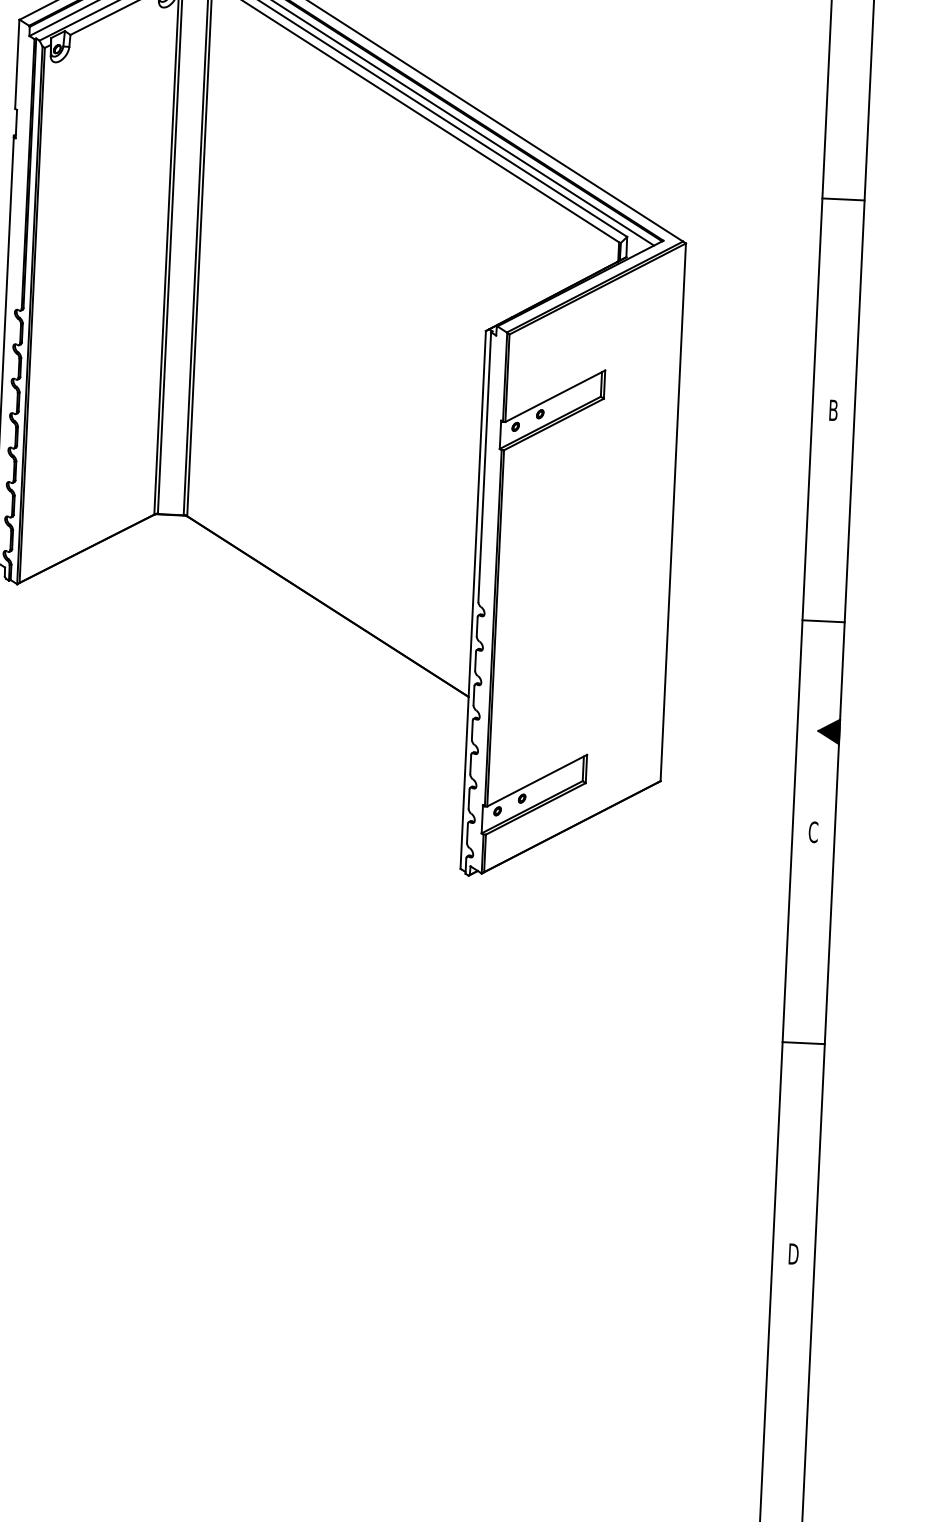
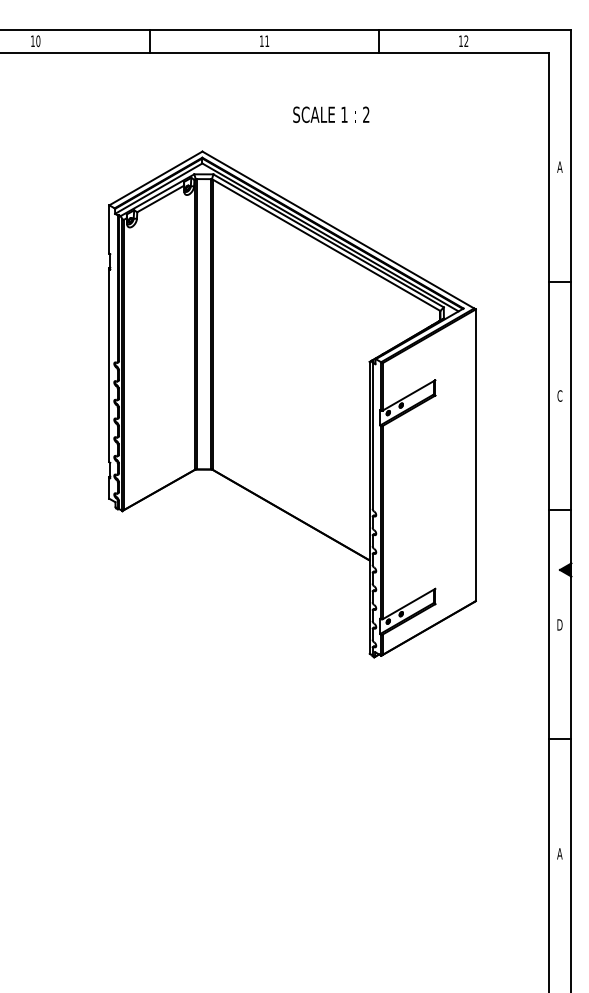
text: (832, 409) -> (559, 395), B -> C
text: (812, 831) -> (559, 624), C -> D
text: (792, 1253) -> (559, 853), D -> A

